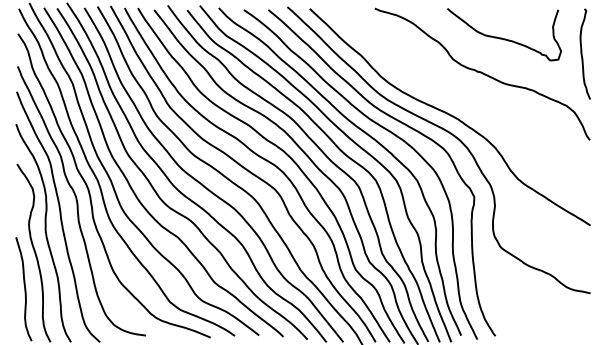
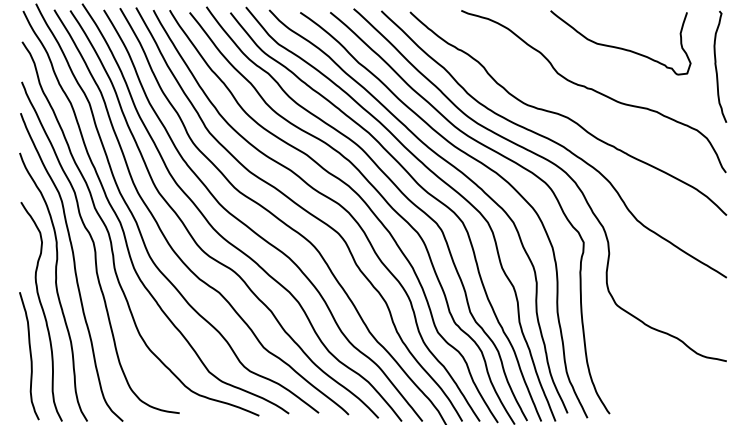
curve: (461, 94) -> (567, 116), added

